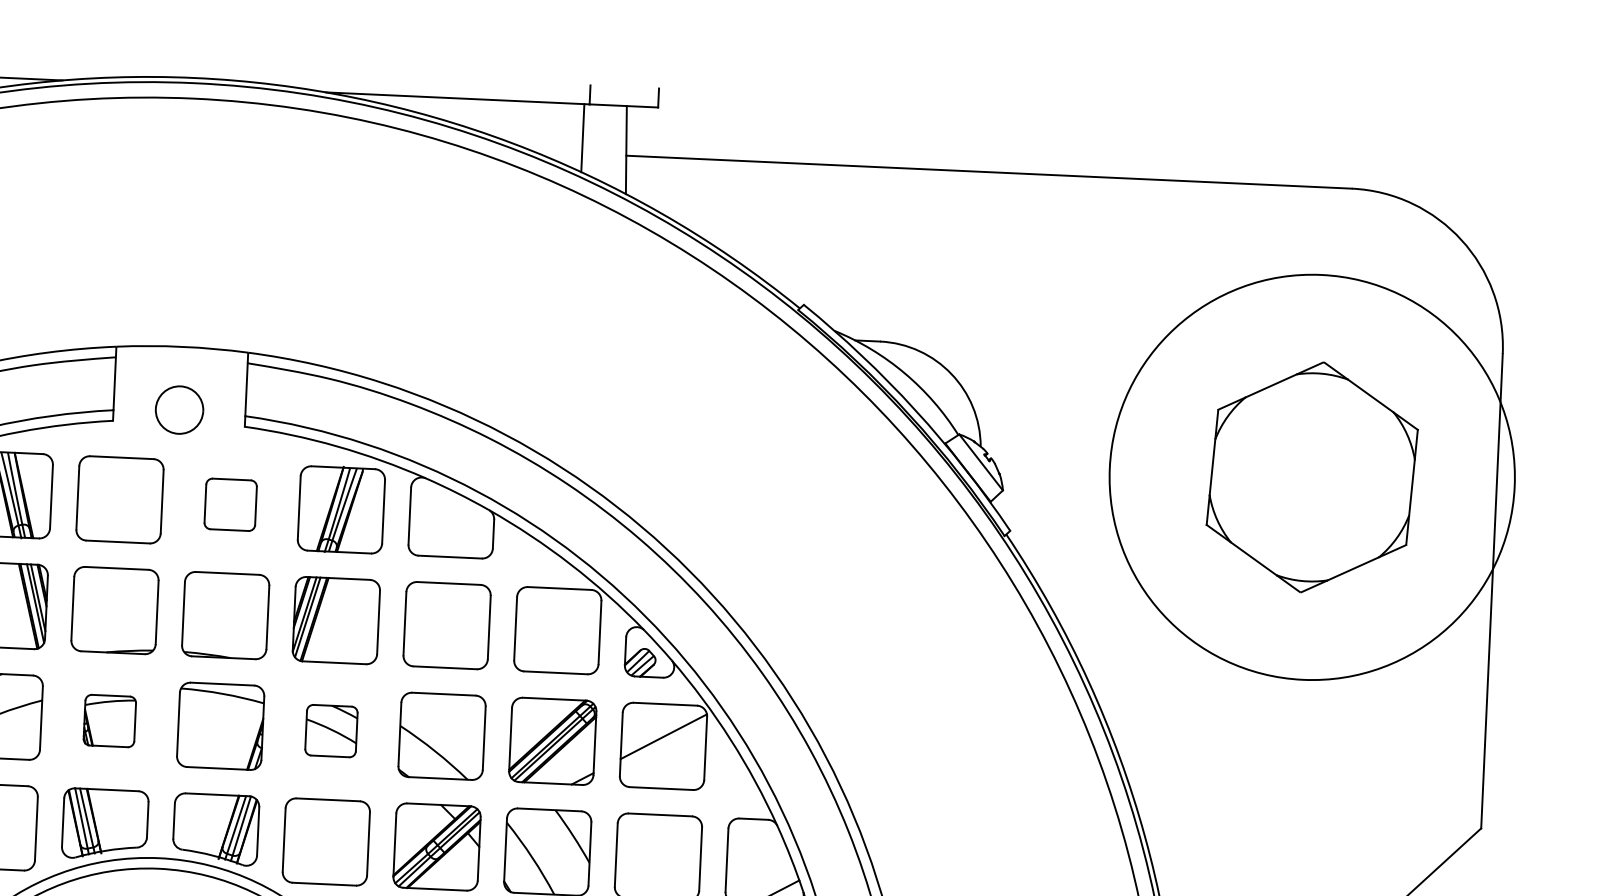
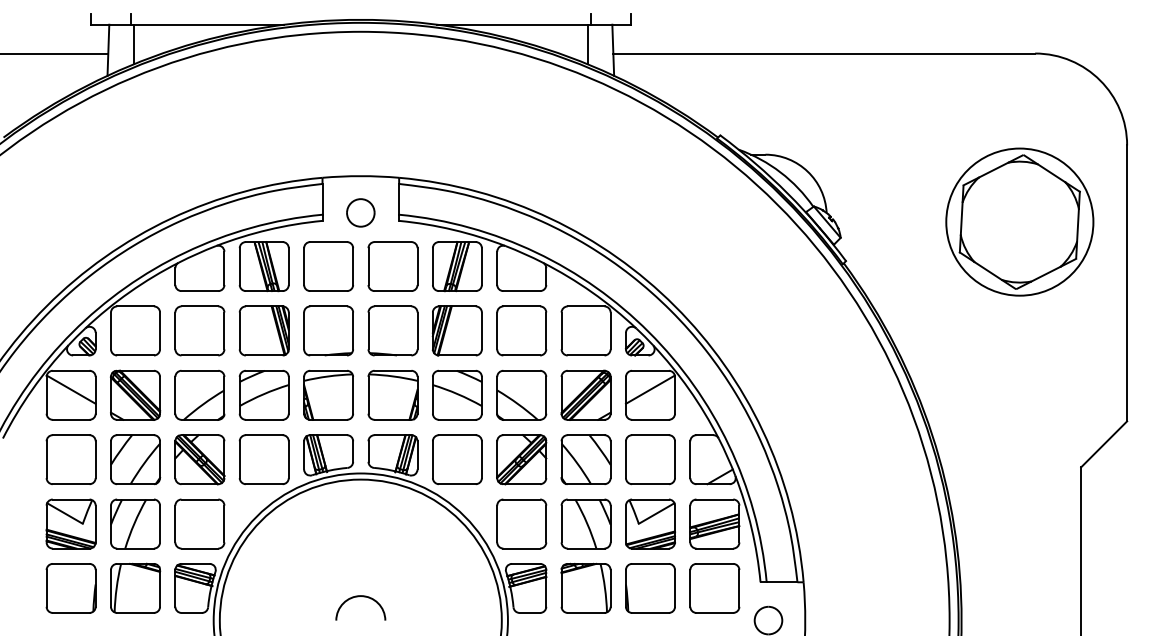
circle: (1311, 476) -> (1019, 221), size x0.62
part: (229, 504) -> (392, 266), size x1.67
part: (109, 719) -> (328, 394), size x1.67
part: (331, 729) -> (457, 394), size x1.67

